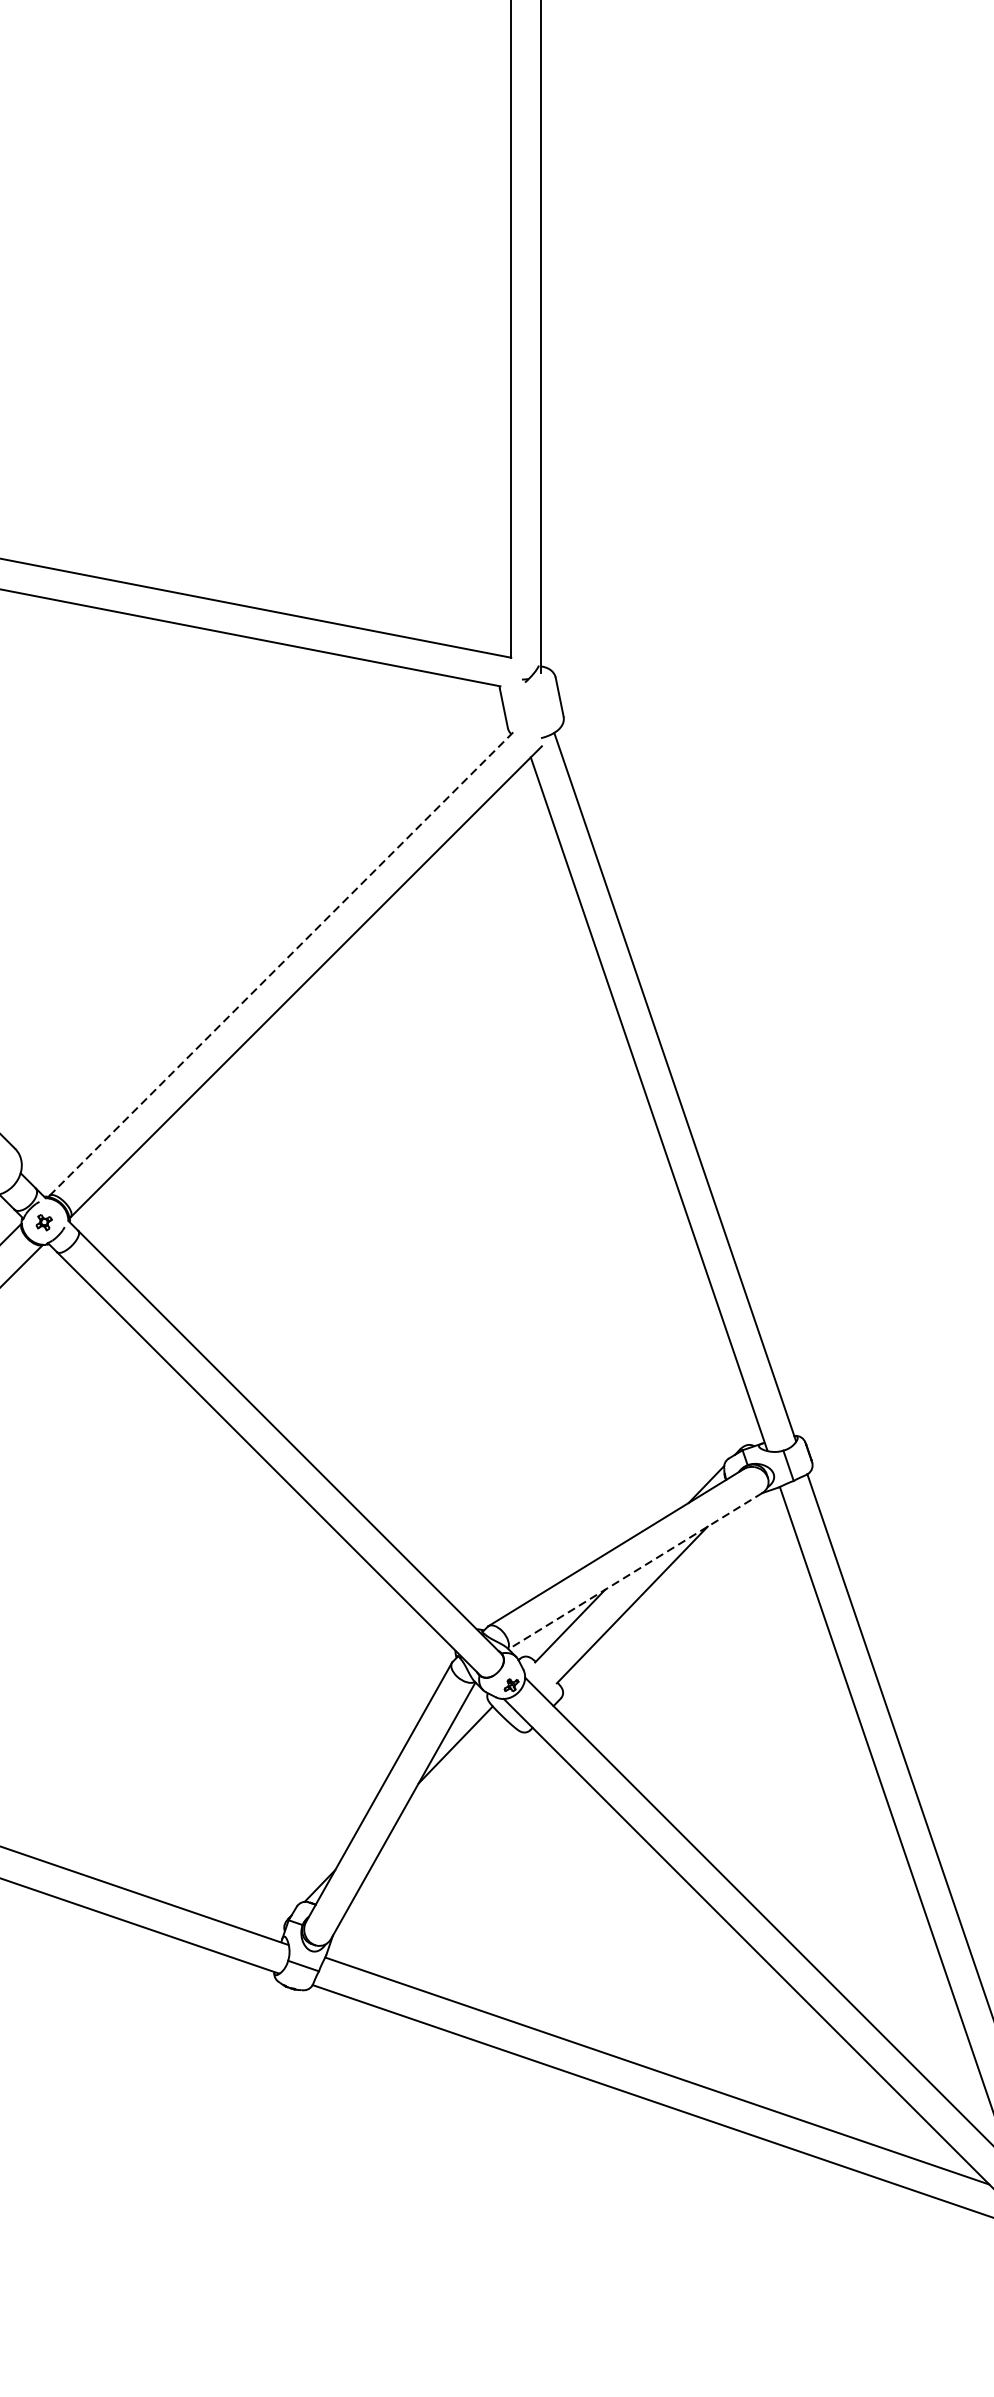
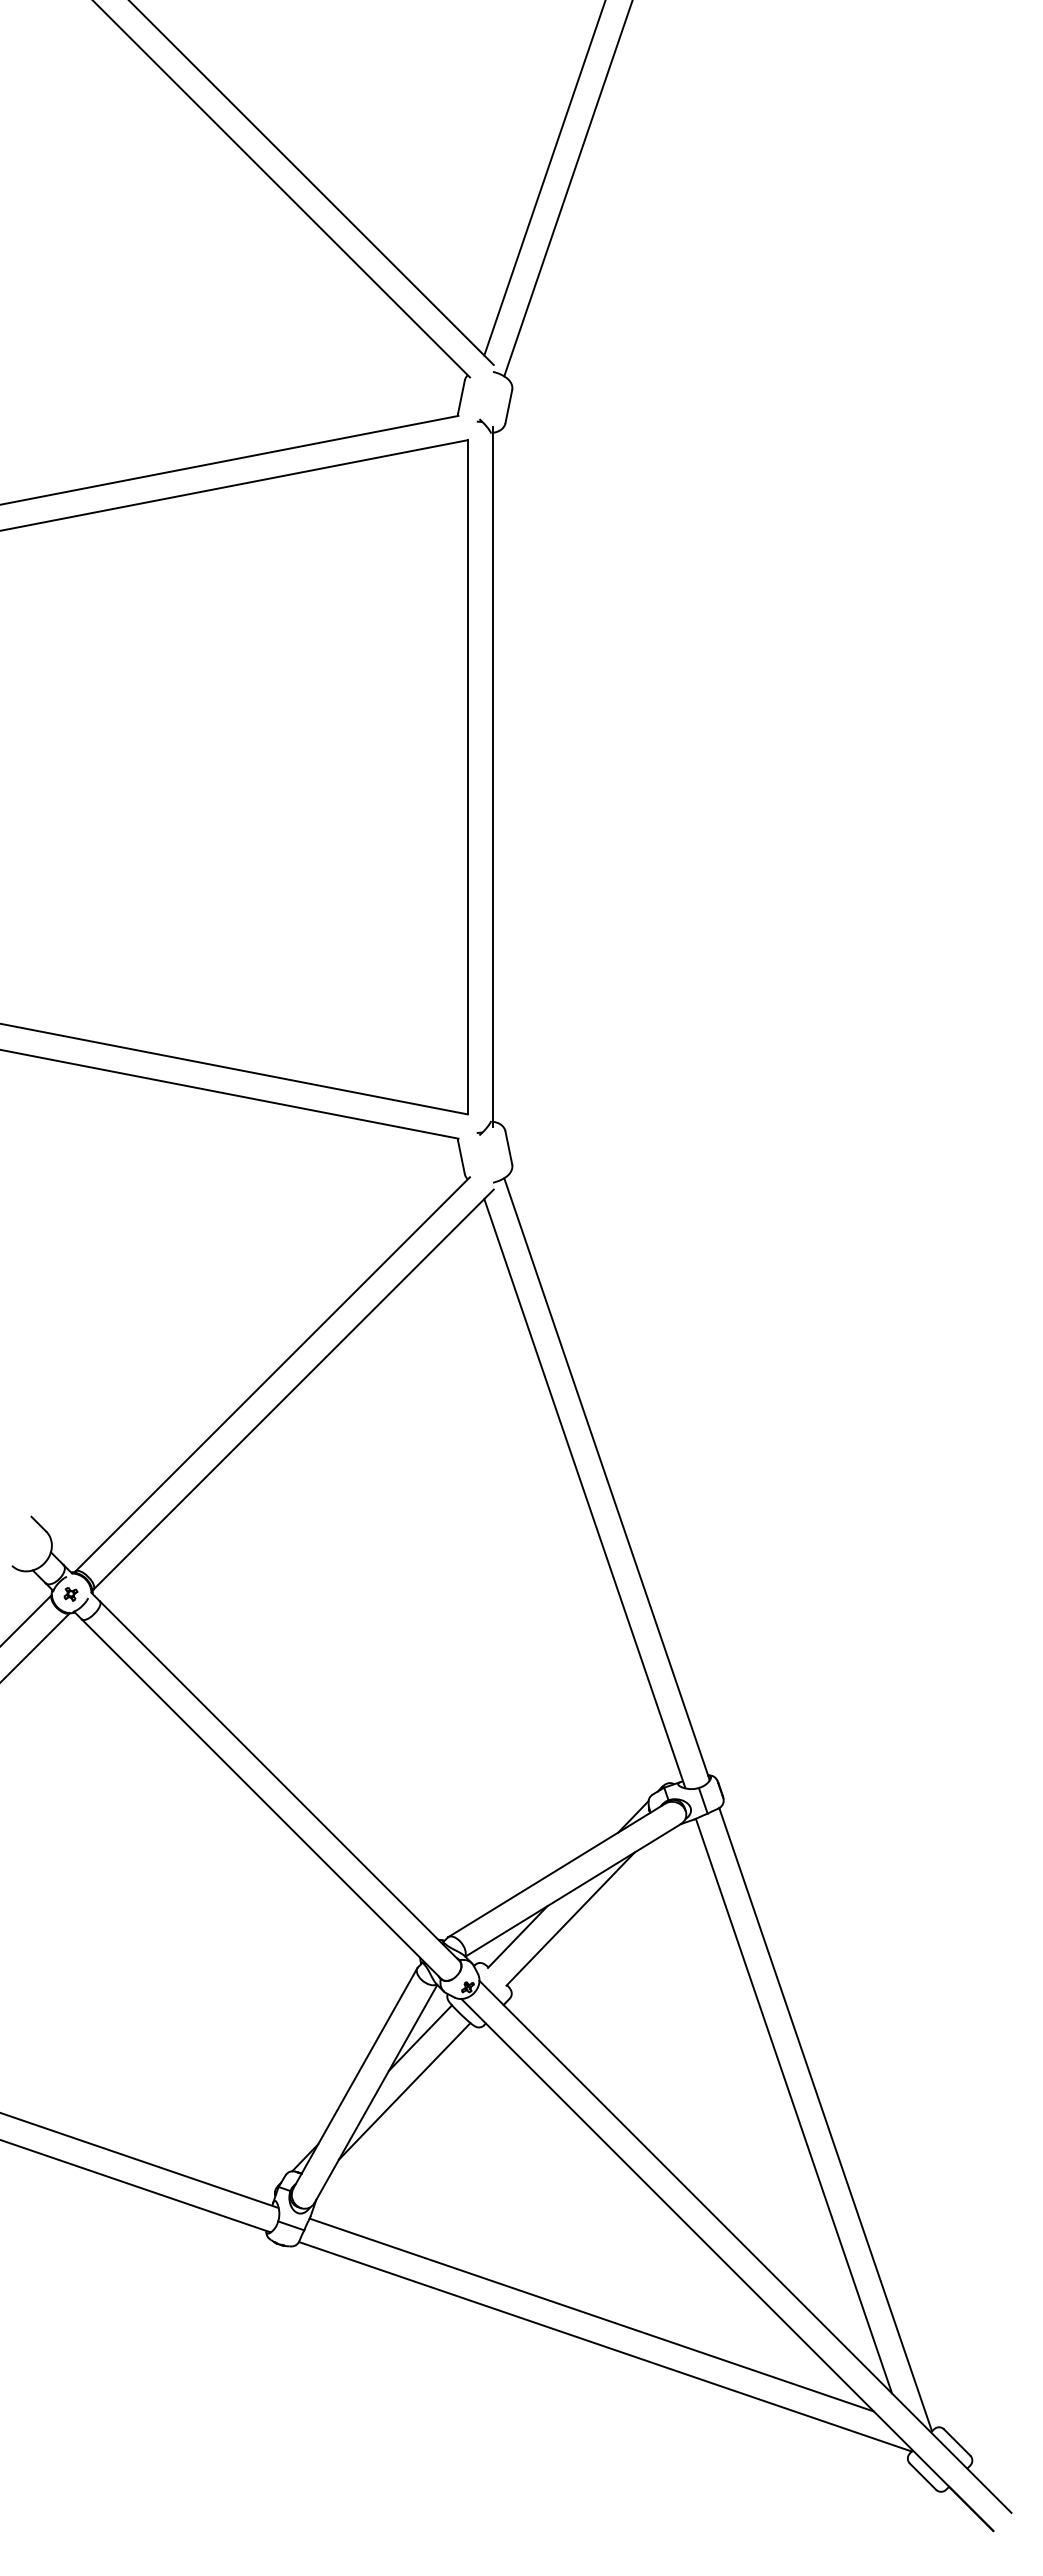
line: (281, 963) -> (272, 1374), dashed -> solid
line: (635, 1571) -> (573, 1890), dashed -> solid
line: (436, 1807) -> (404, 2091), added

